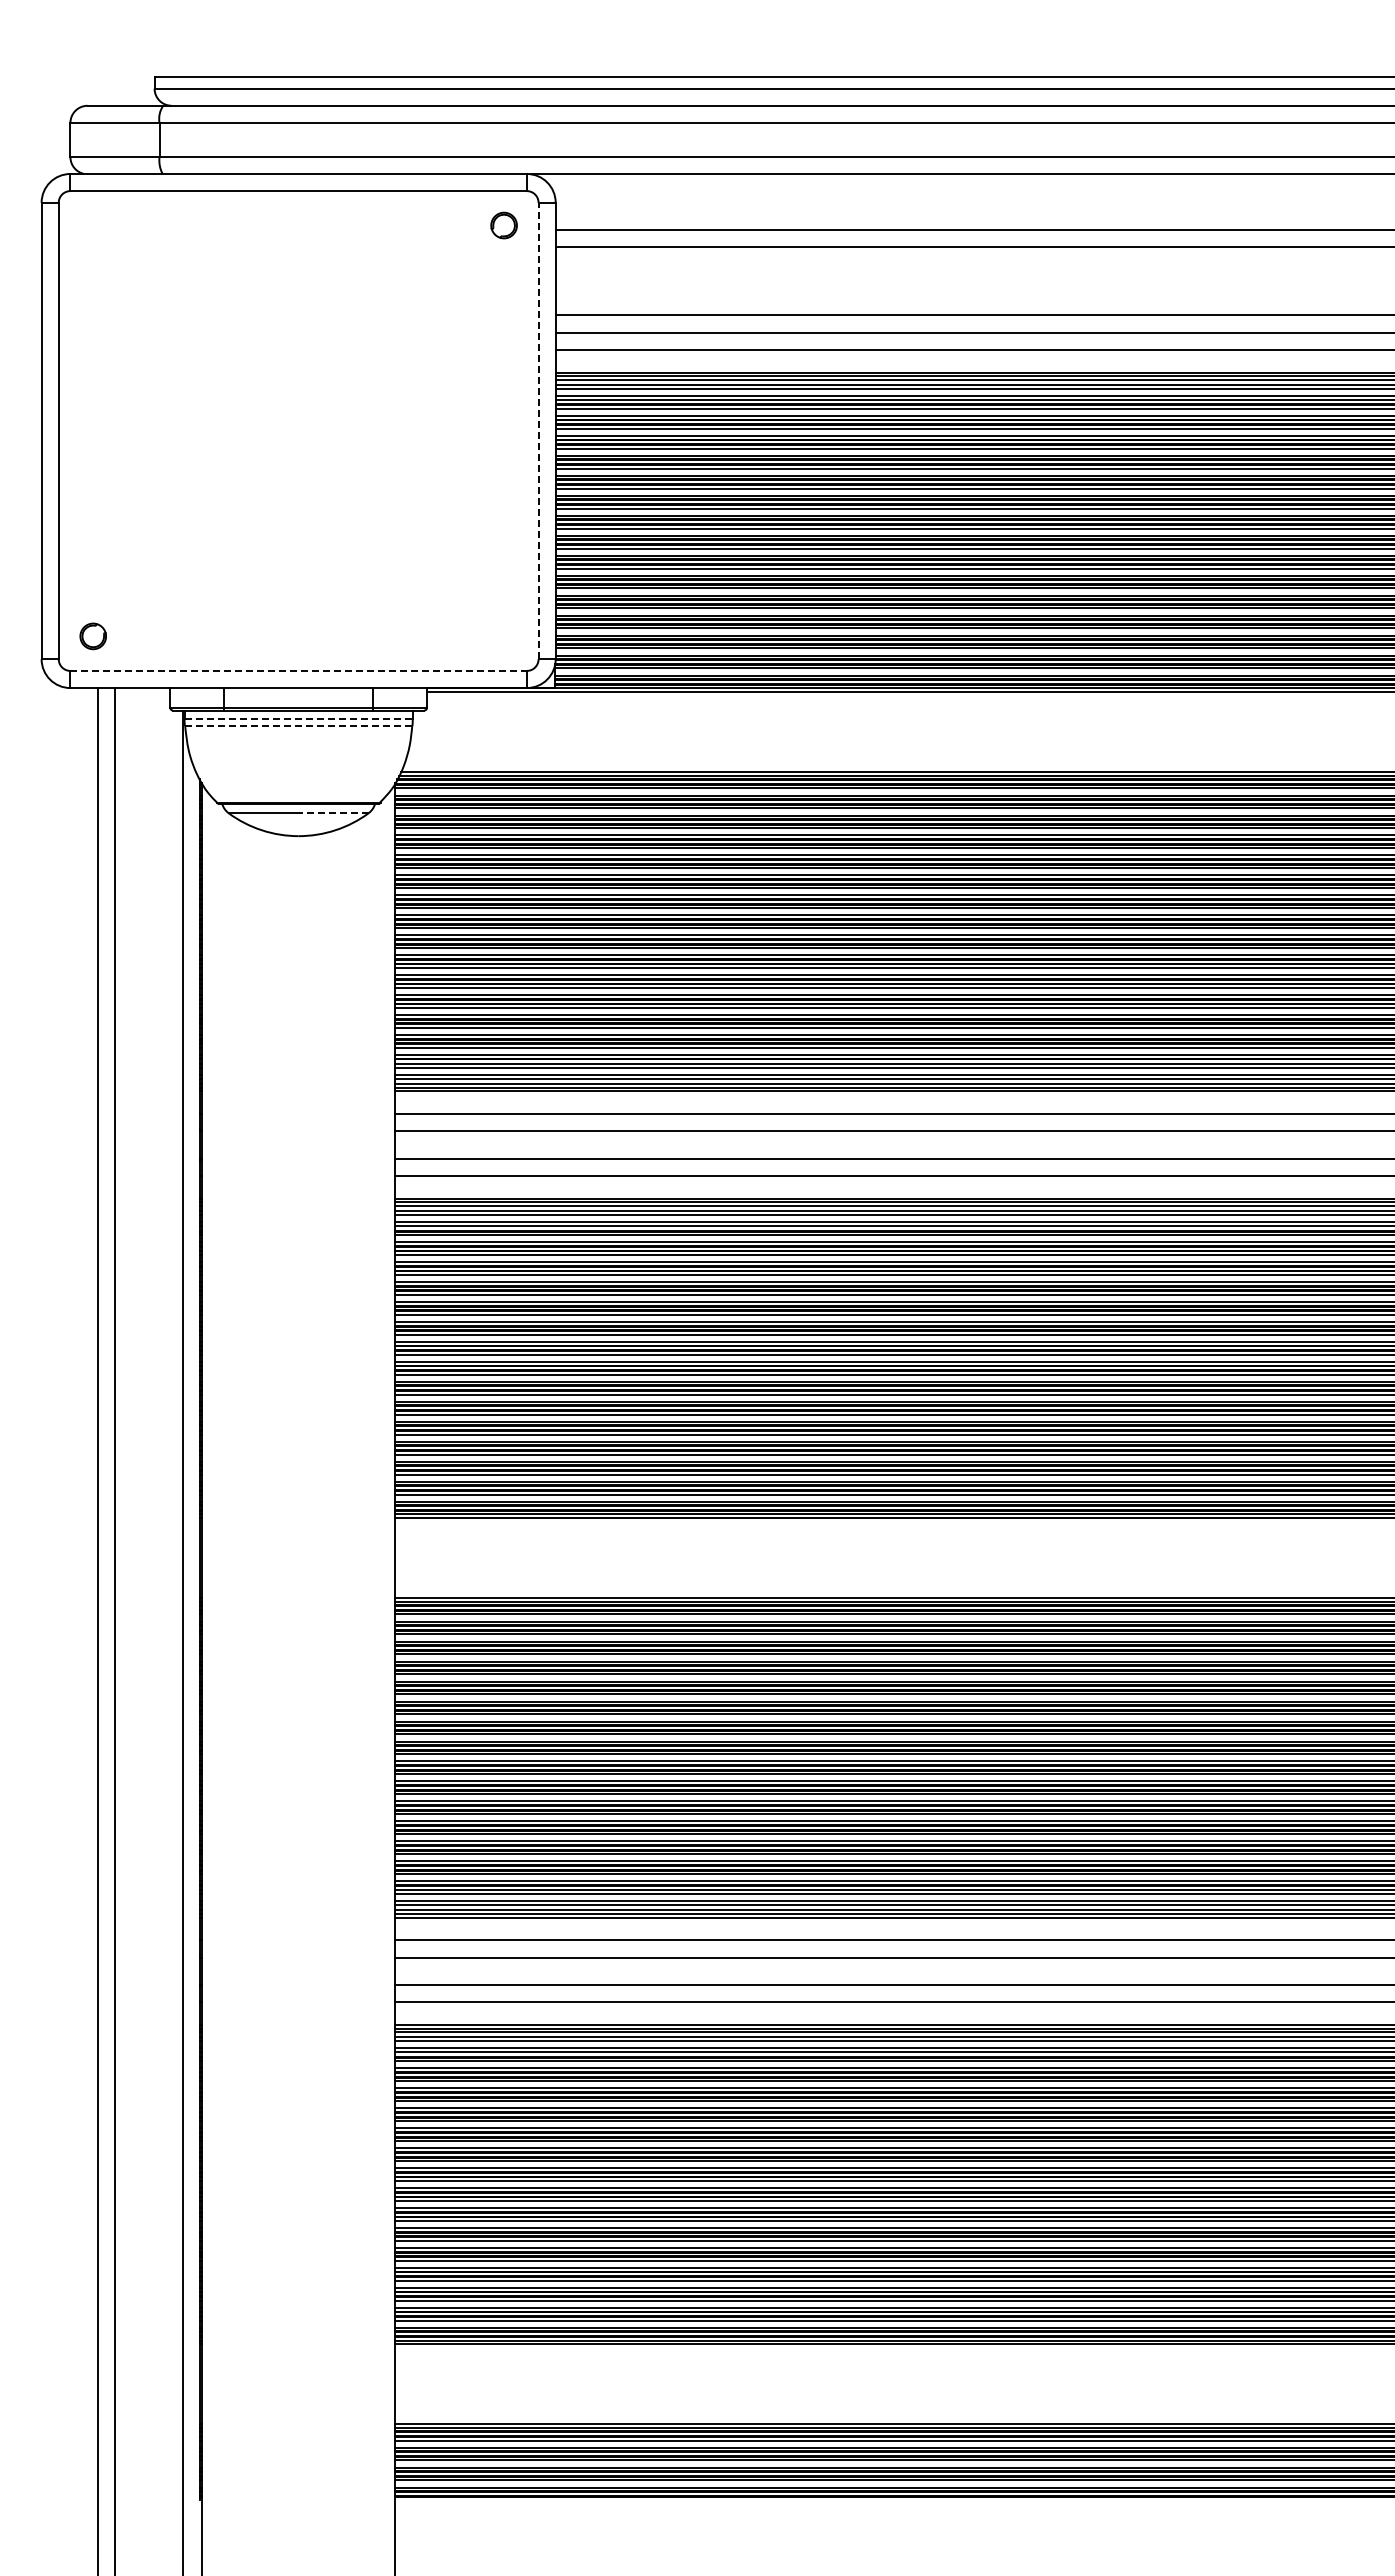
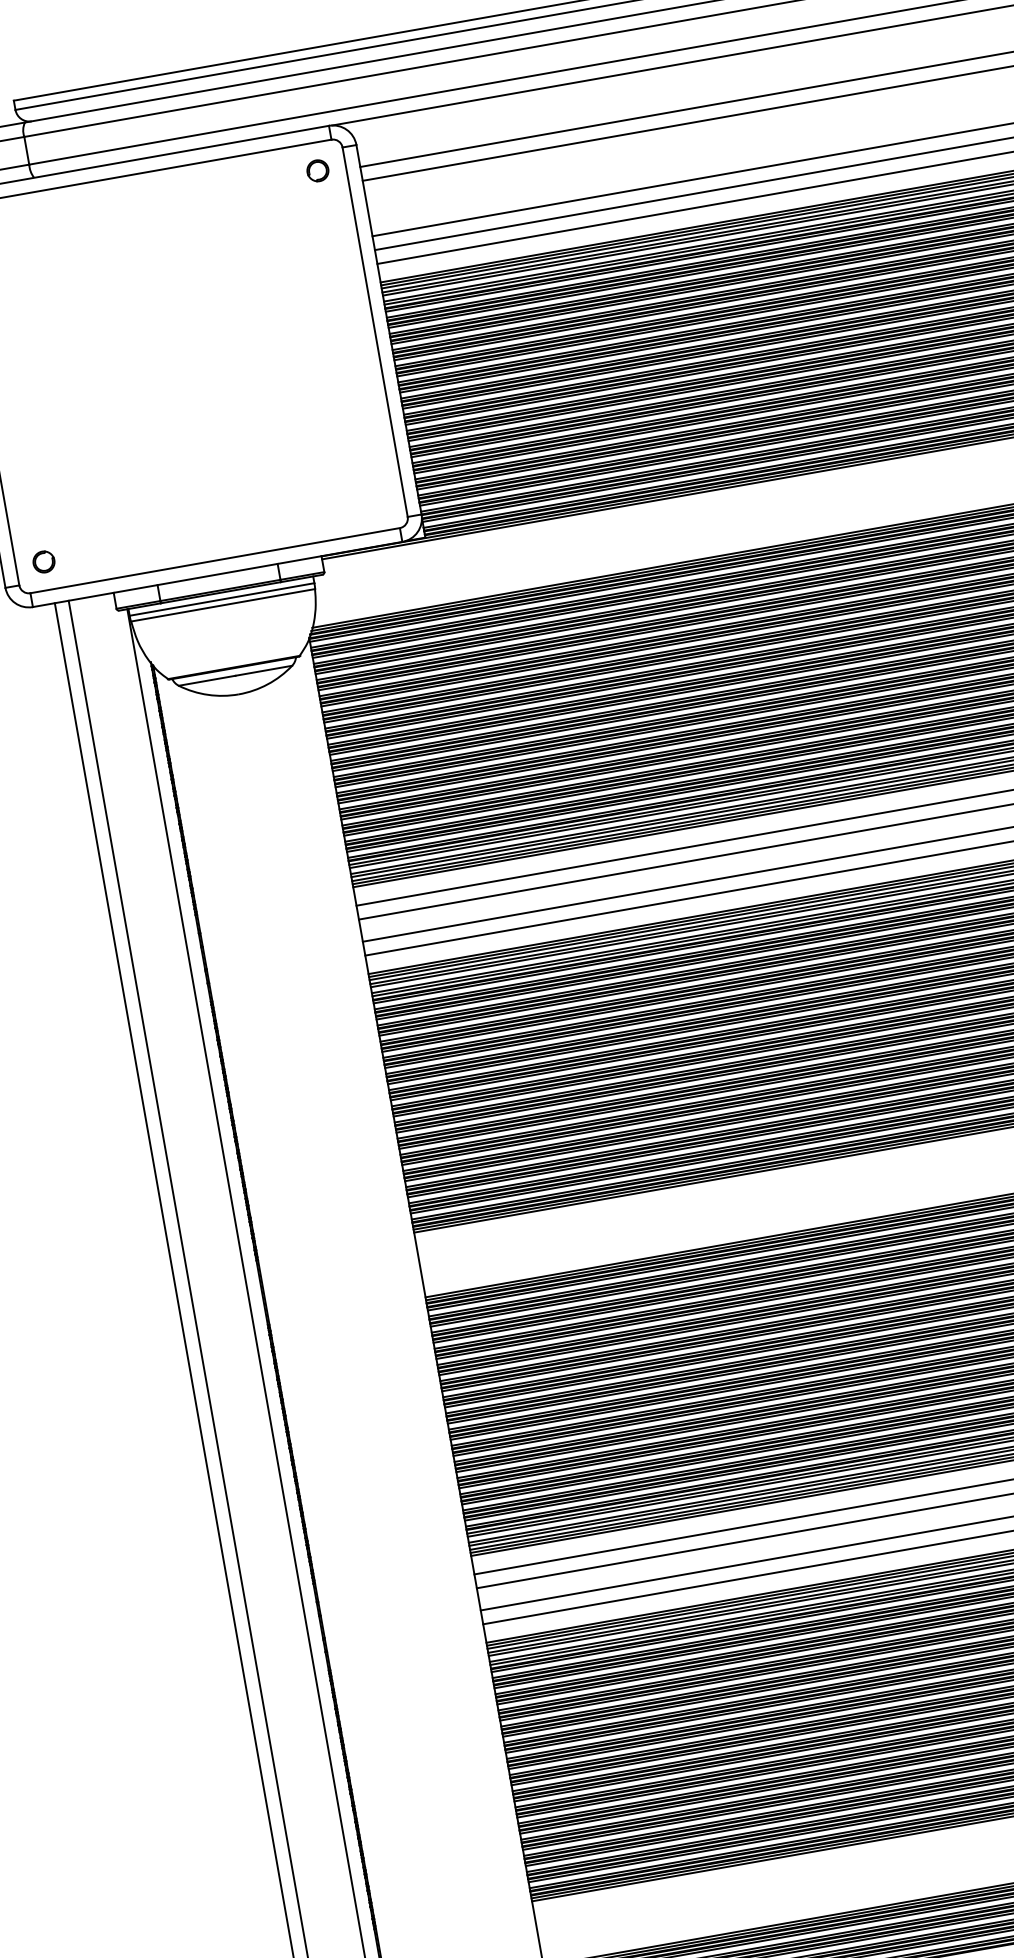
line: (538, 430) -> (375, 331), dashed -> solid
line: (299, 670) -> (215, 560), dashed -> solid
line: (299, 718) -> (222, 599), dashed -> solid
line: (298, 726) -> (223, 605), dashed -> solid
line: (333, 813) -> (263, 671), dashed -> solid

